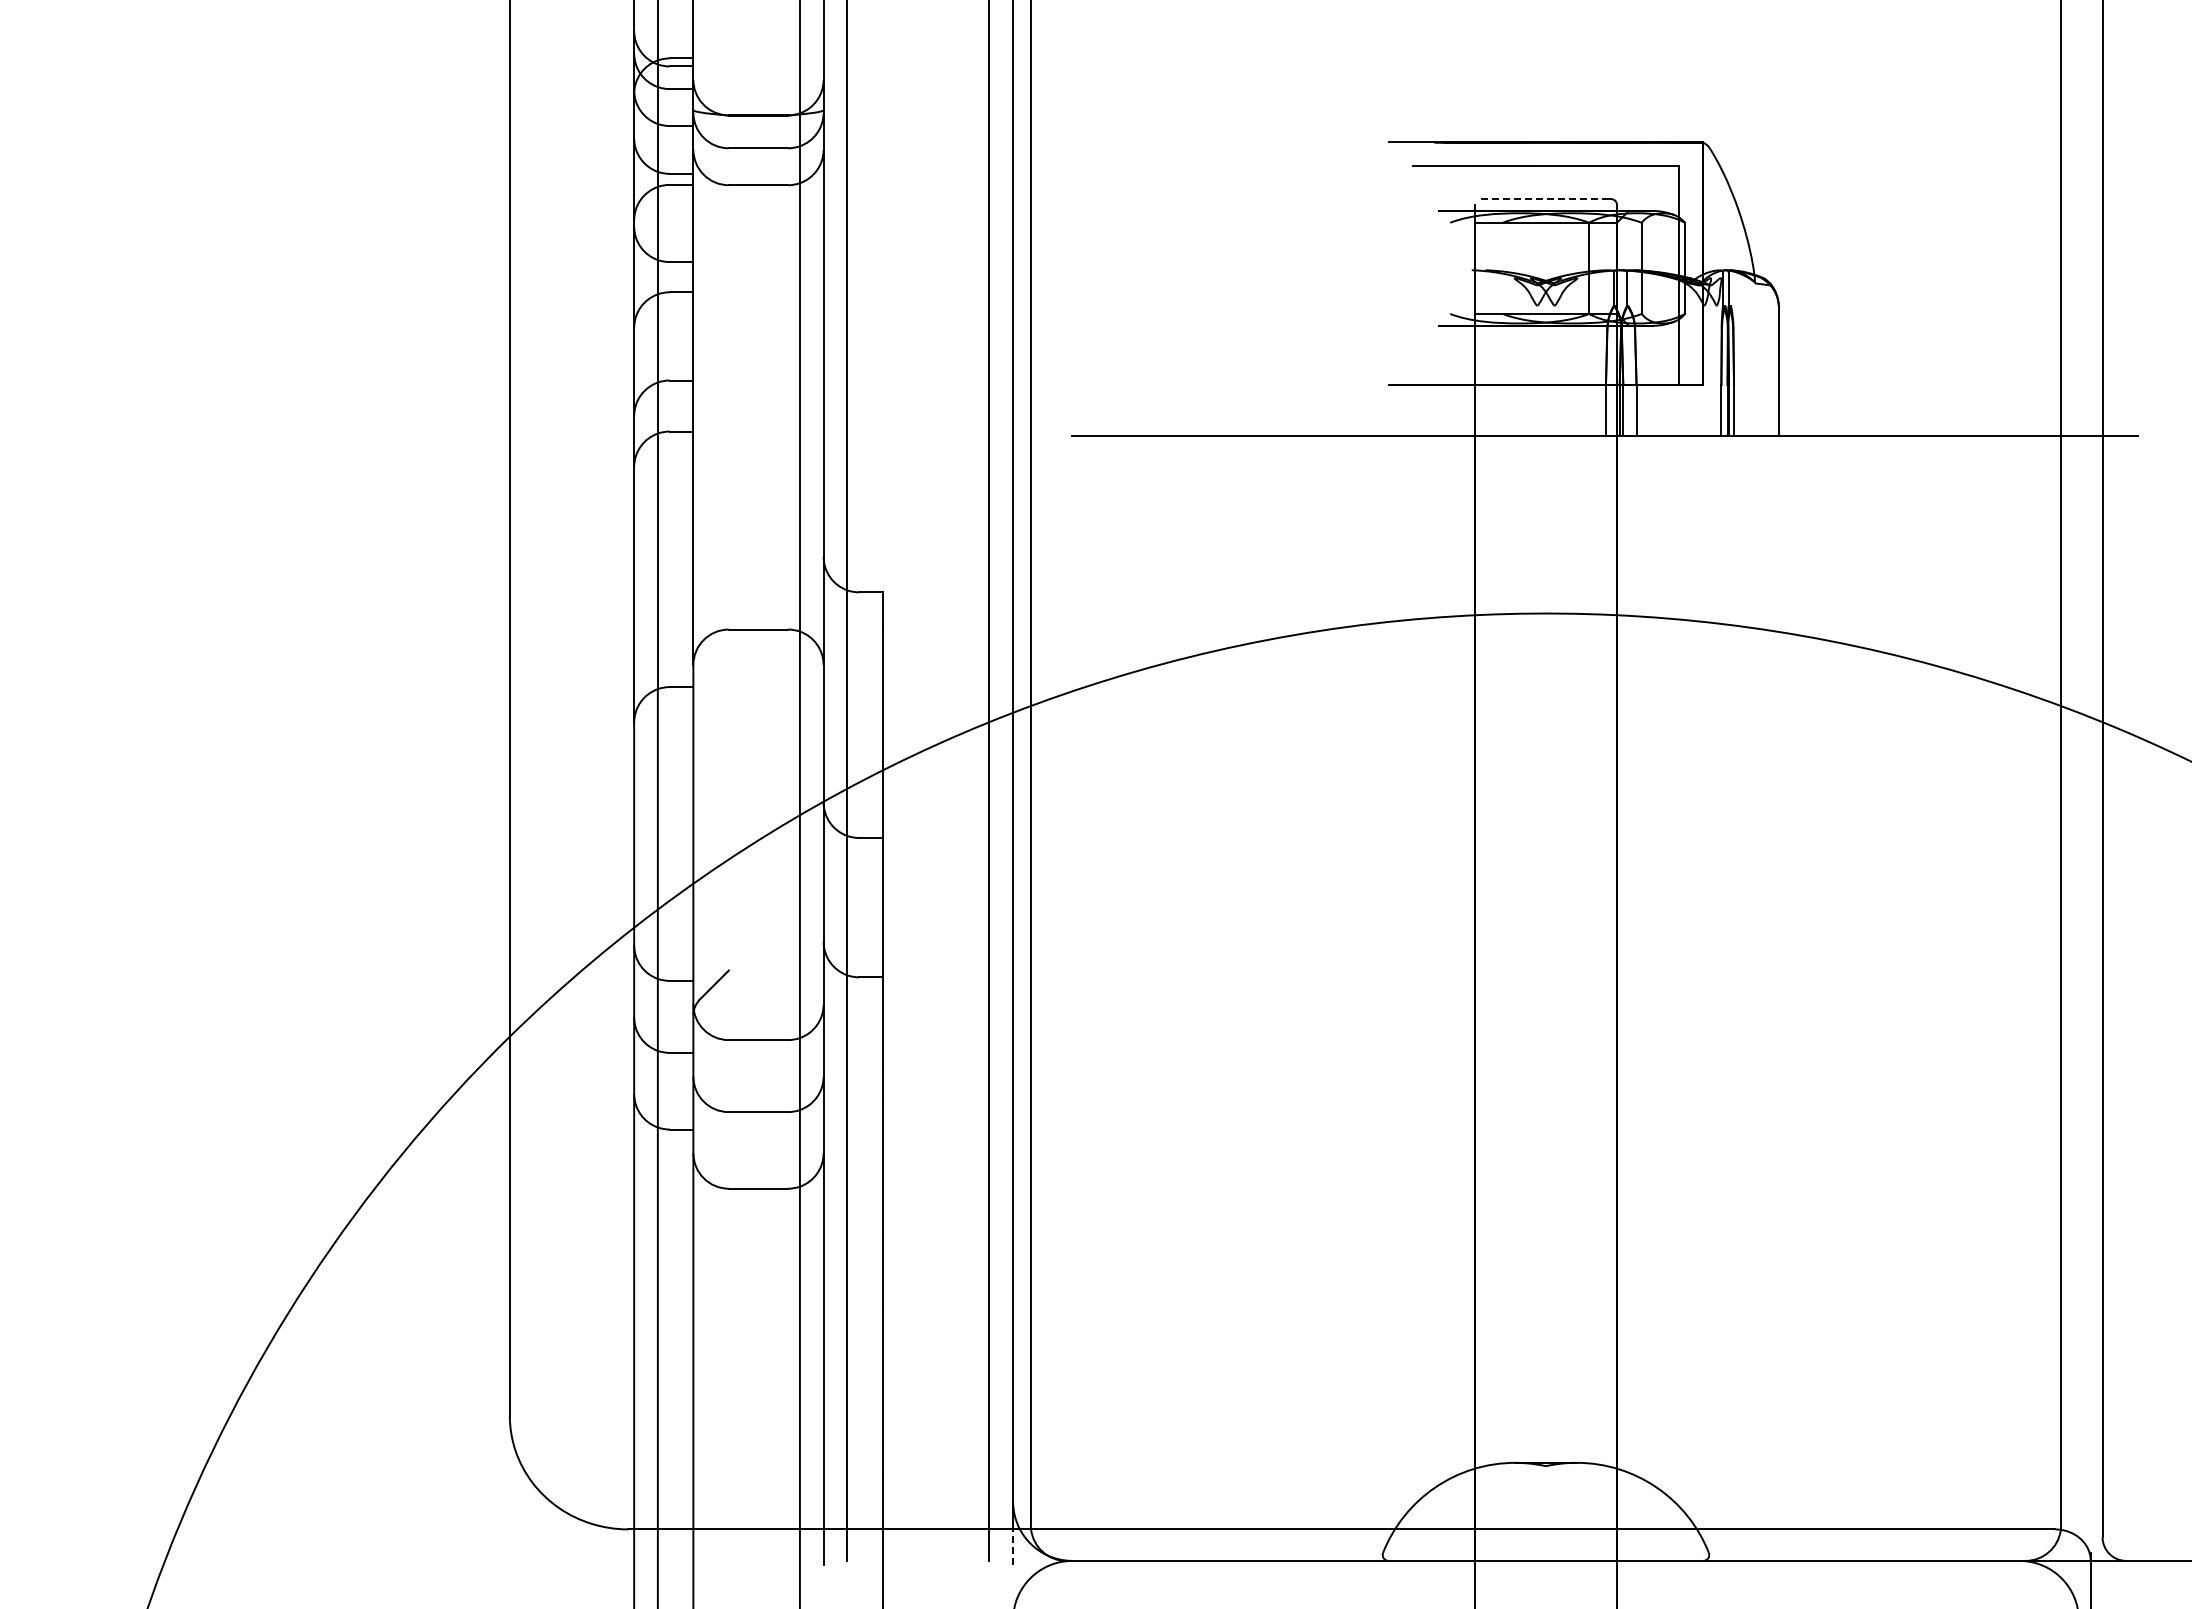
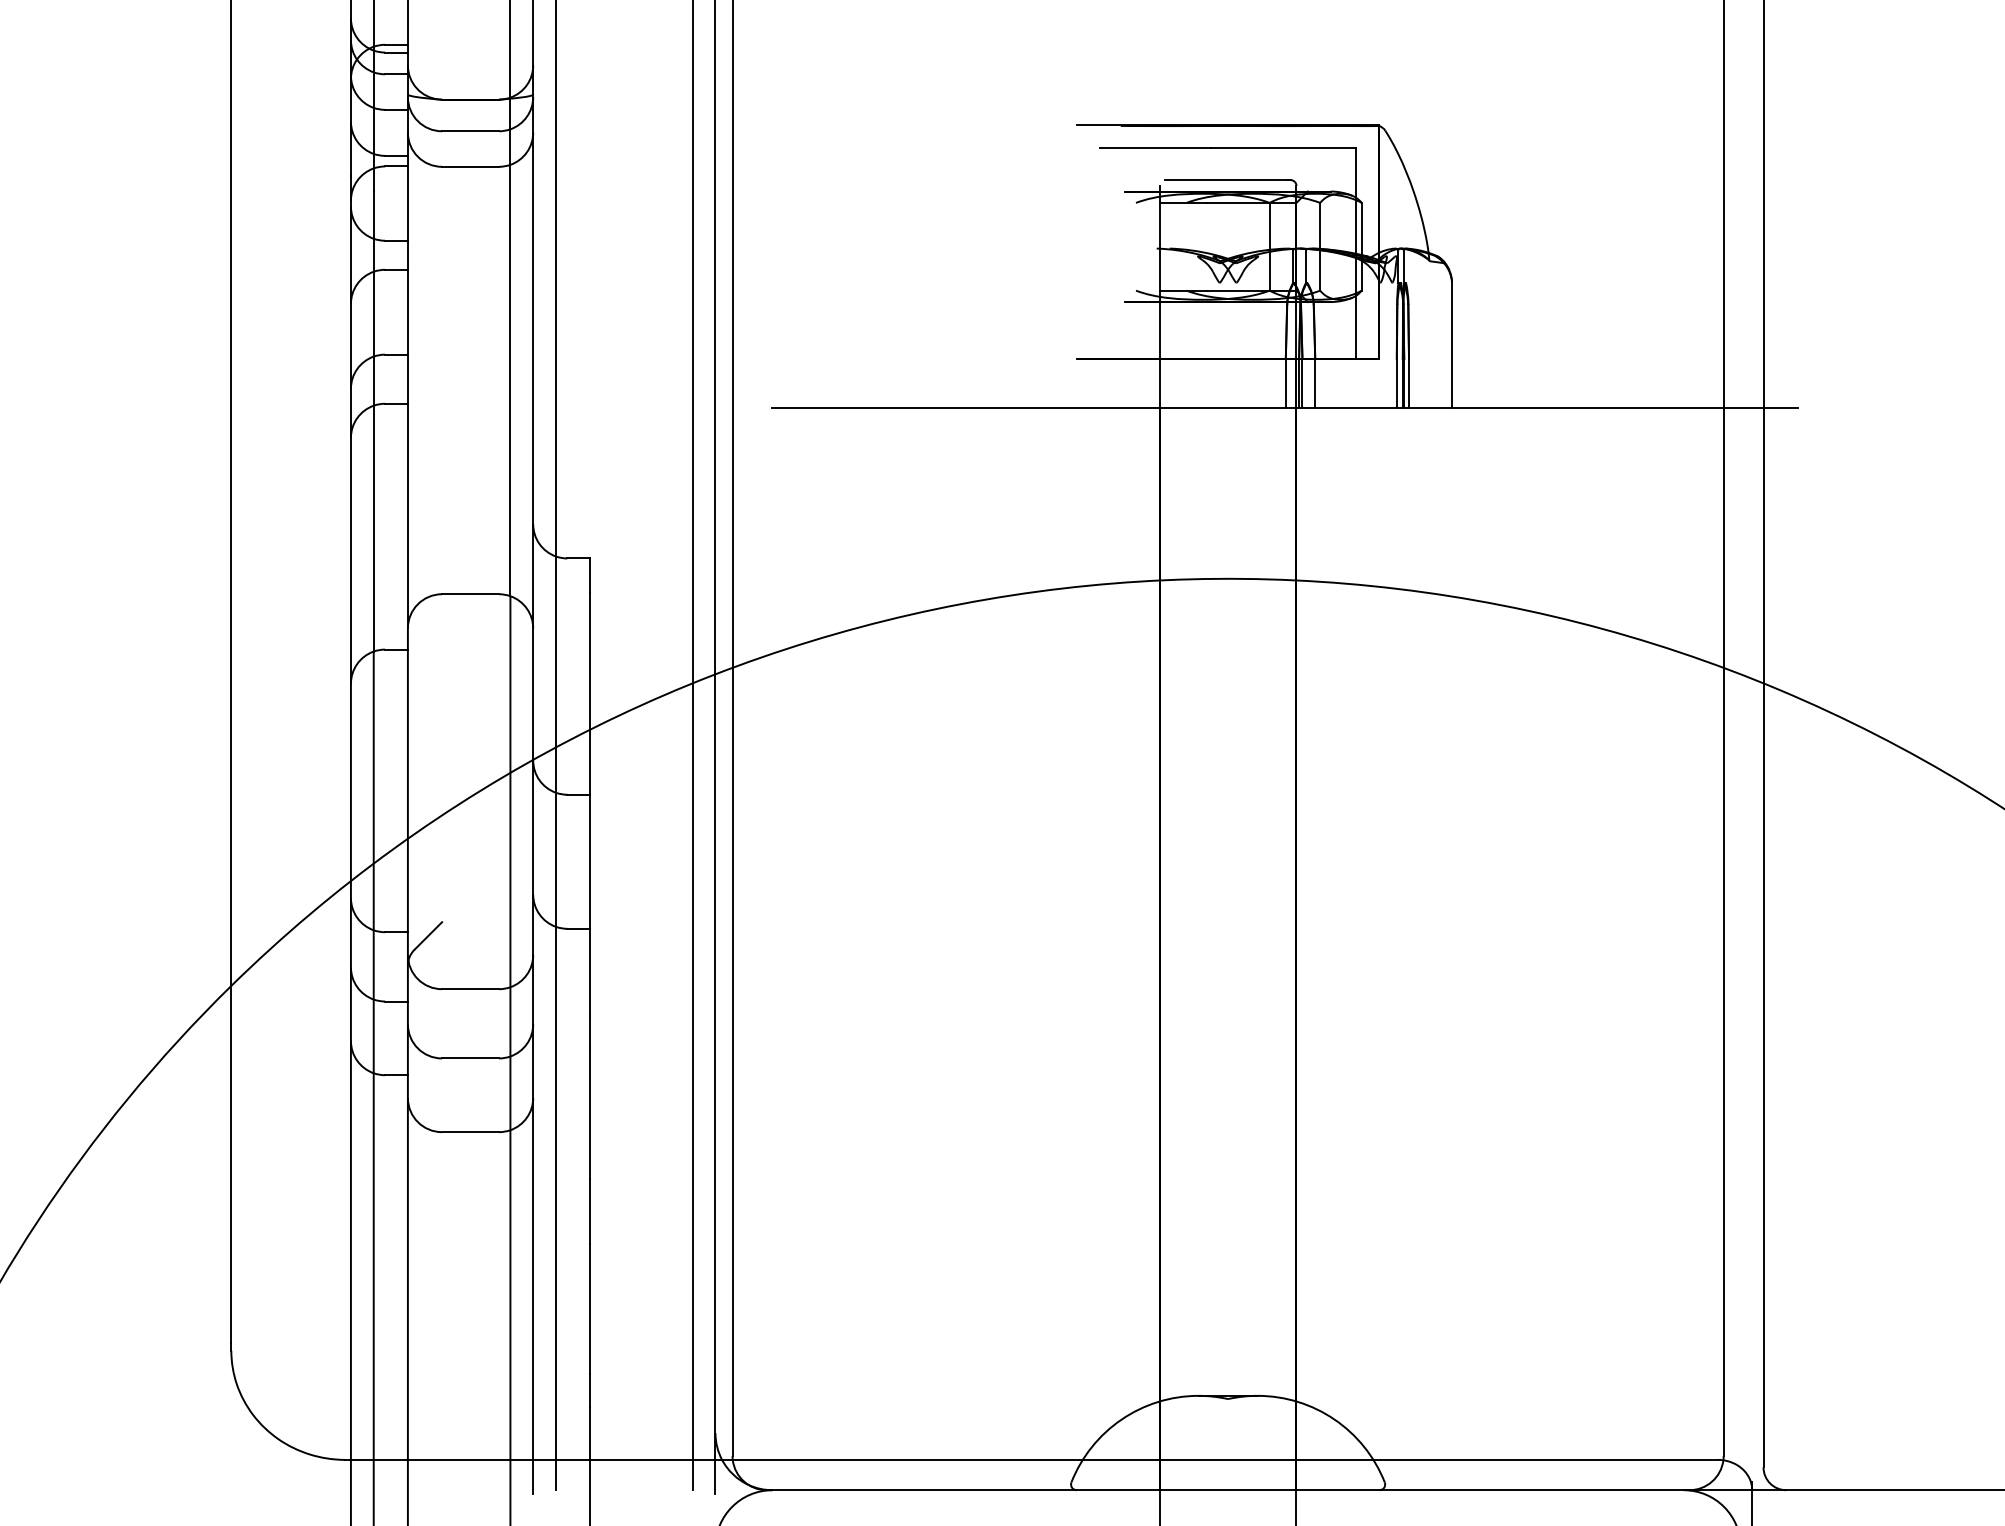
line: (1544, 199) -> (1226, 180), dashed -> solid
line: (1013, 1547) -> (715, 1477), dashed -> solid

